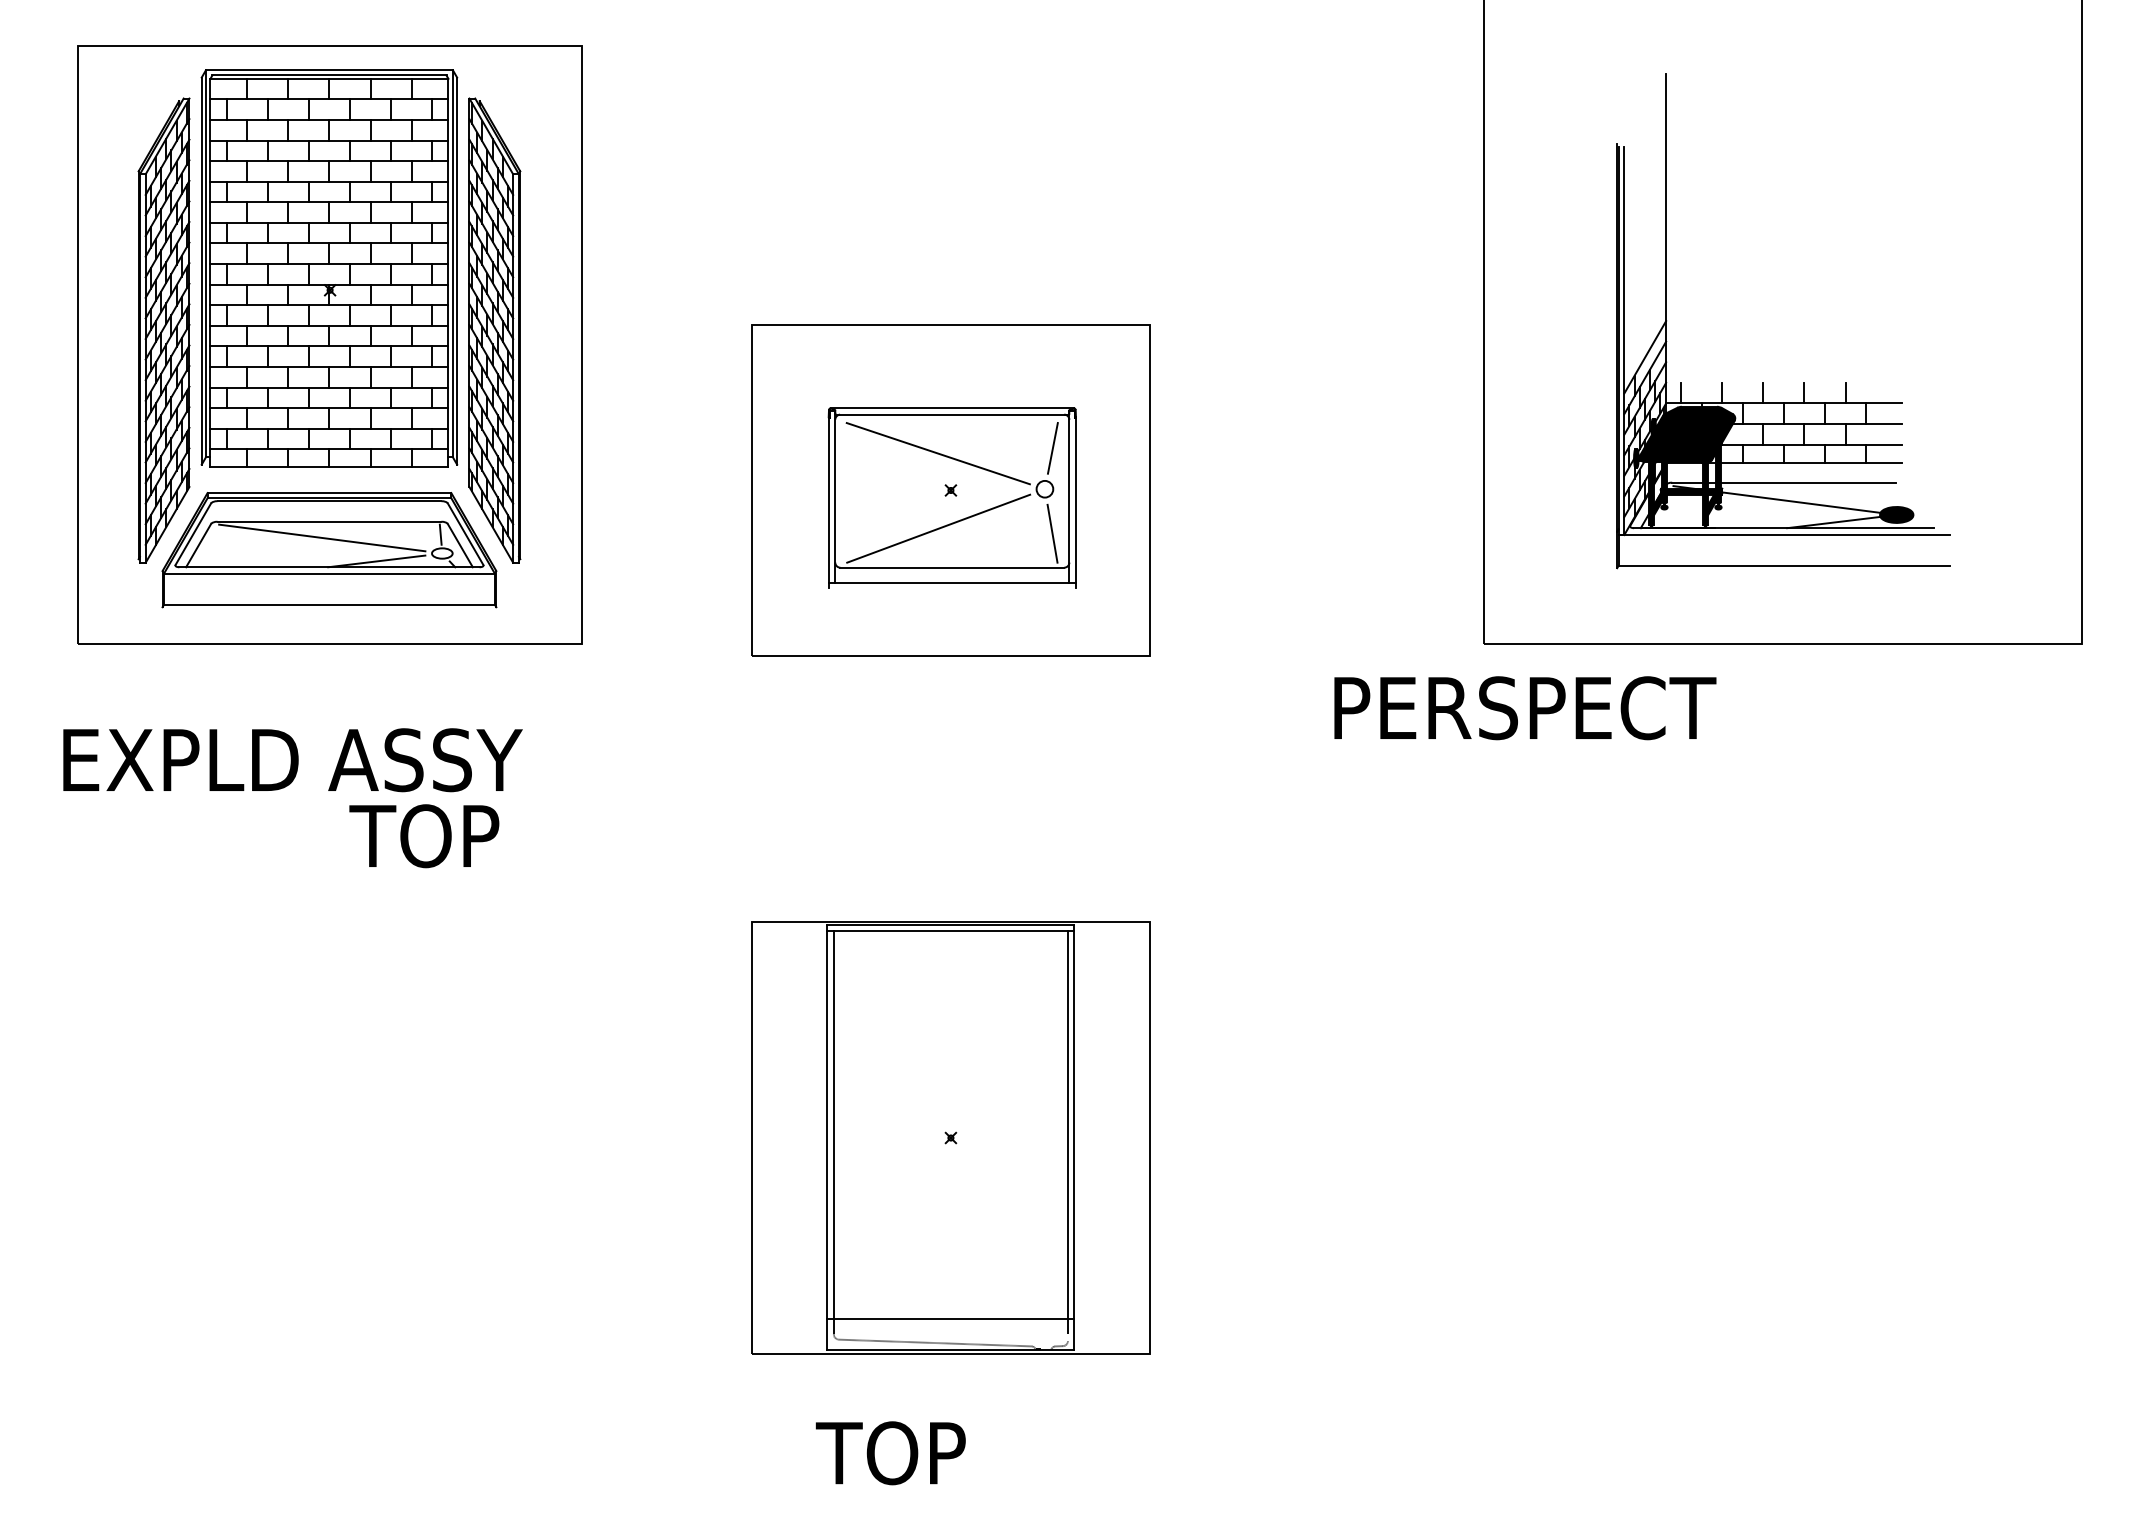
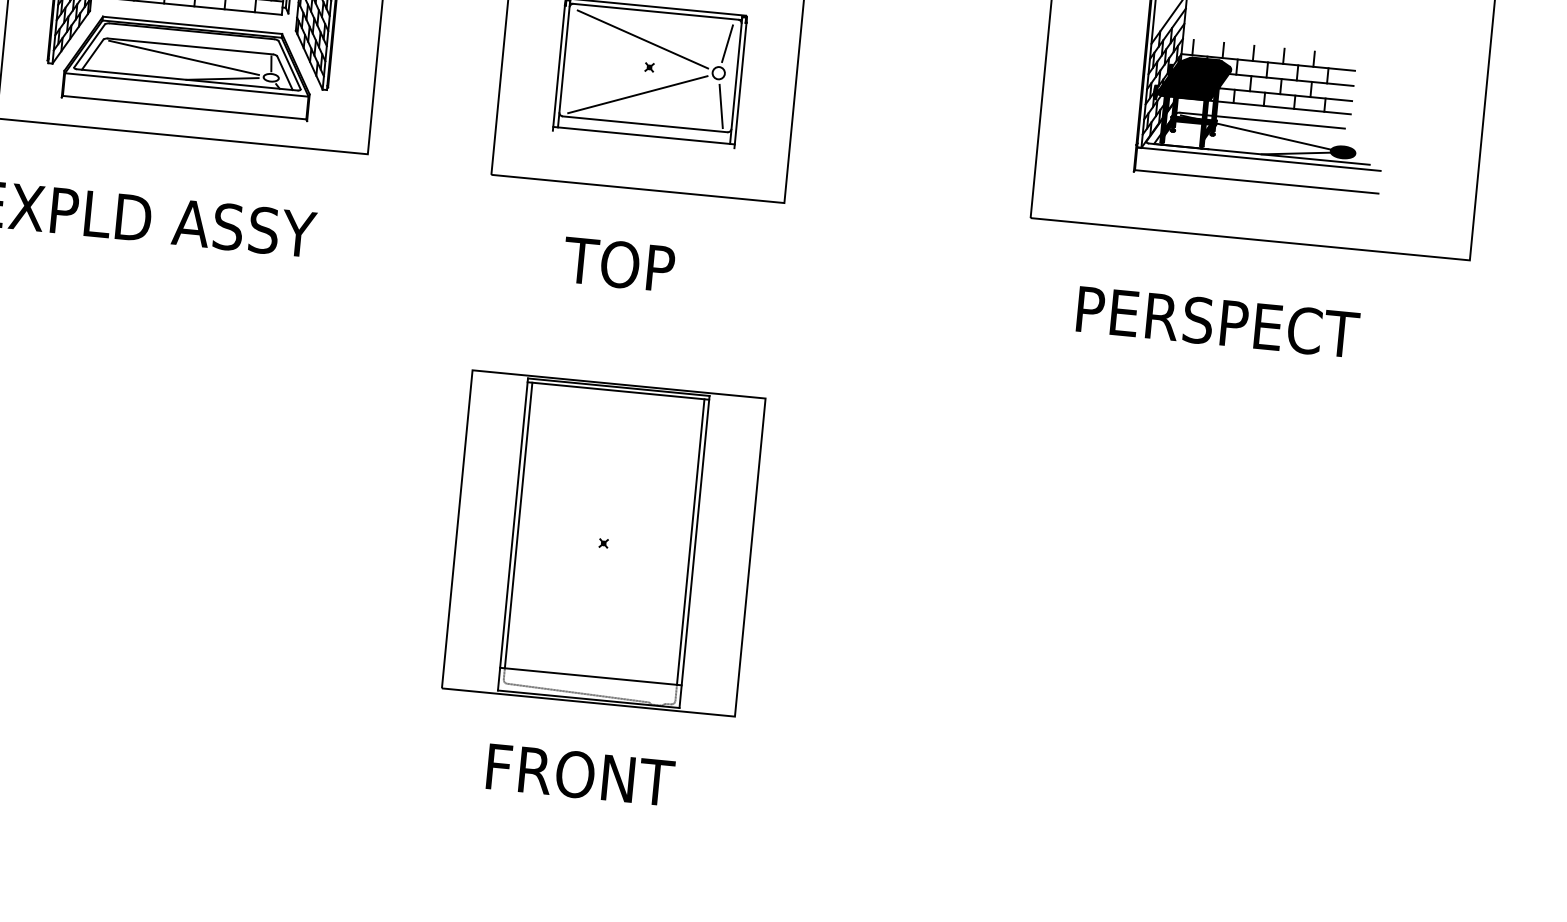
text: (1525, 708) -> (1218, 322), moved
text: (424, 836) -> (619, 264), moved
text: (945, 1453) -> (577, 774), TOP -> FRONT

